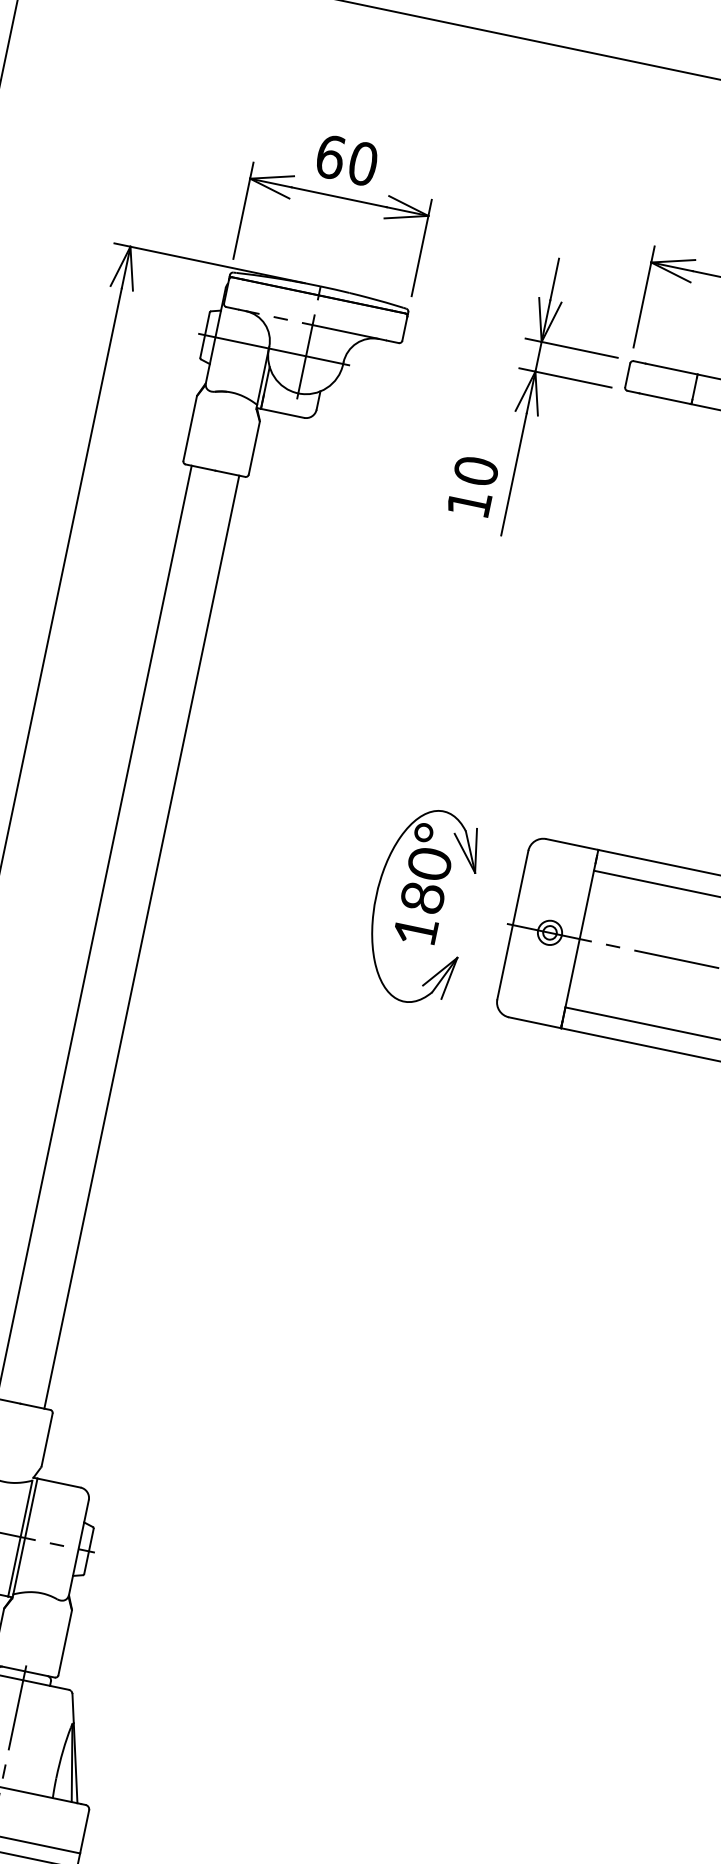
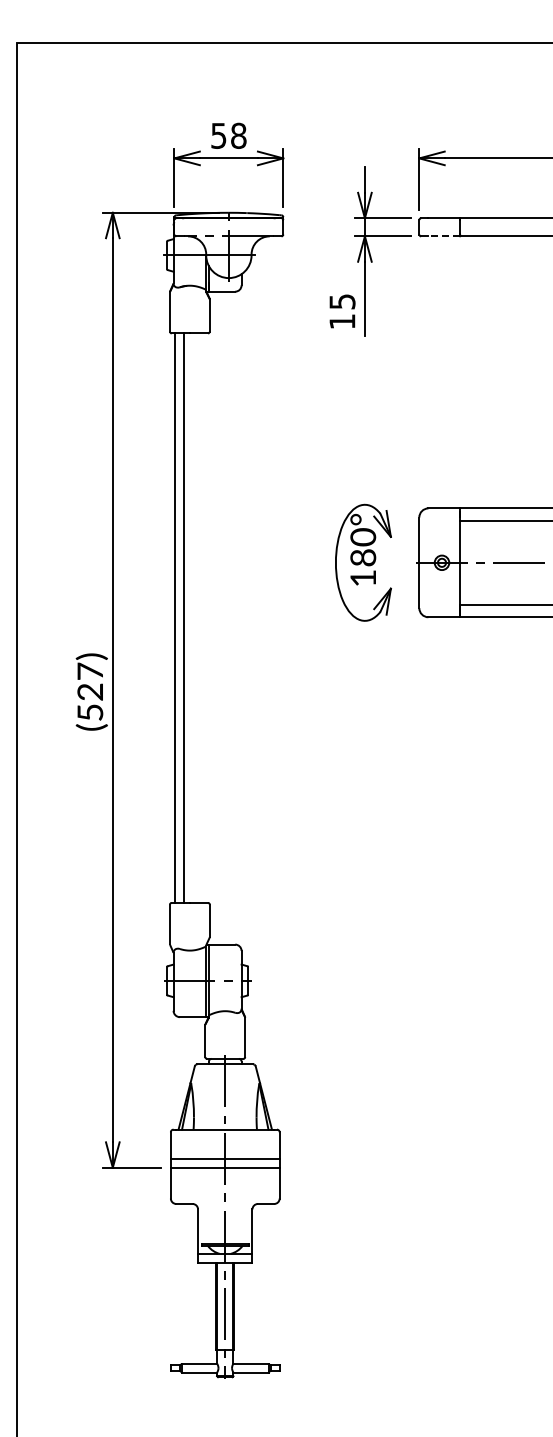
text: (346, 159) -> (228, 135), 60 -> 58
line: (665, 399) -> (444, 236), solid -> dashed
text: (476, 470) -> (342, 301), 10 -> 15
line: (142, 941) -> (184, 617), moved

